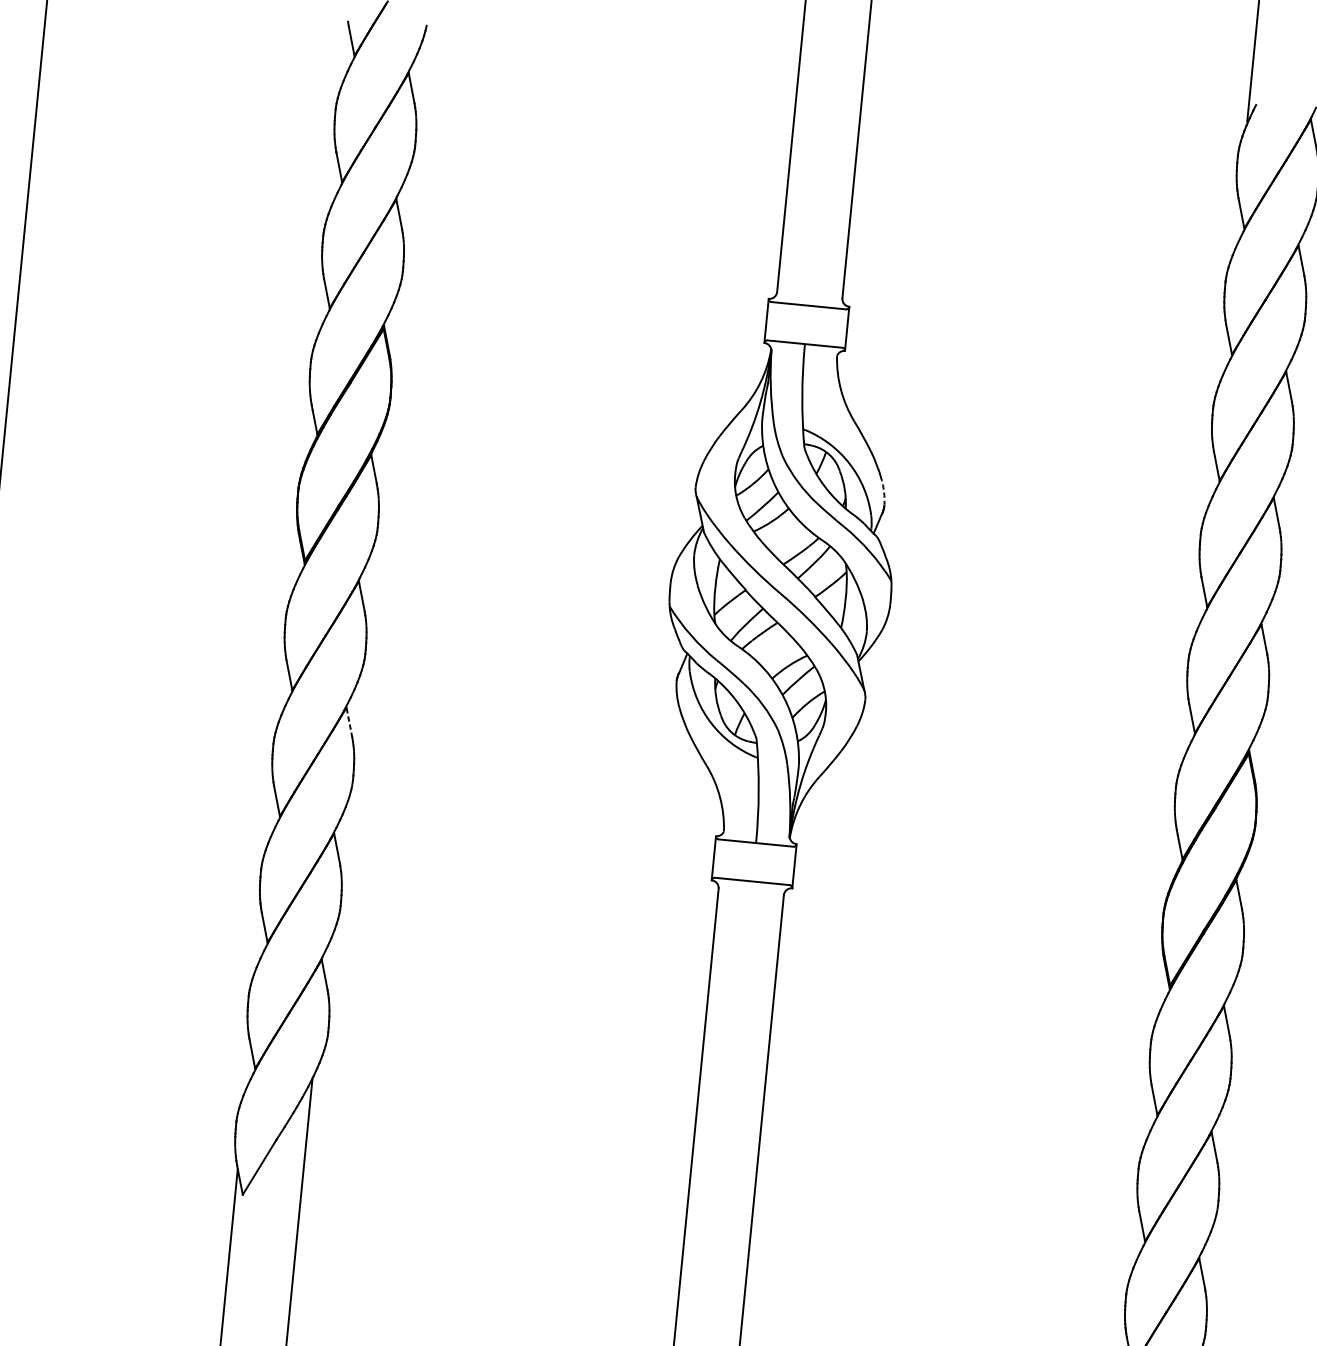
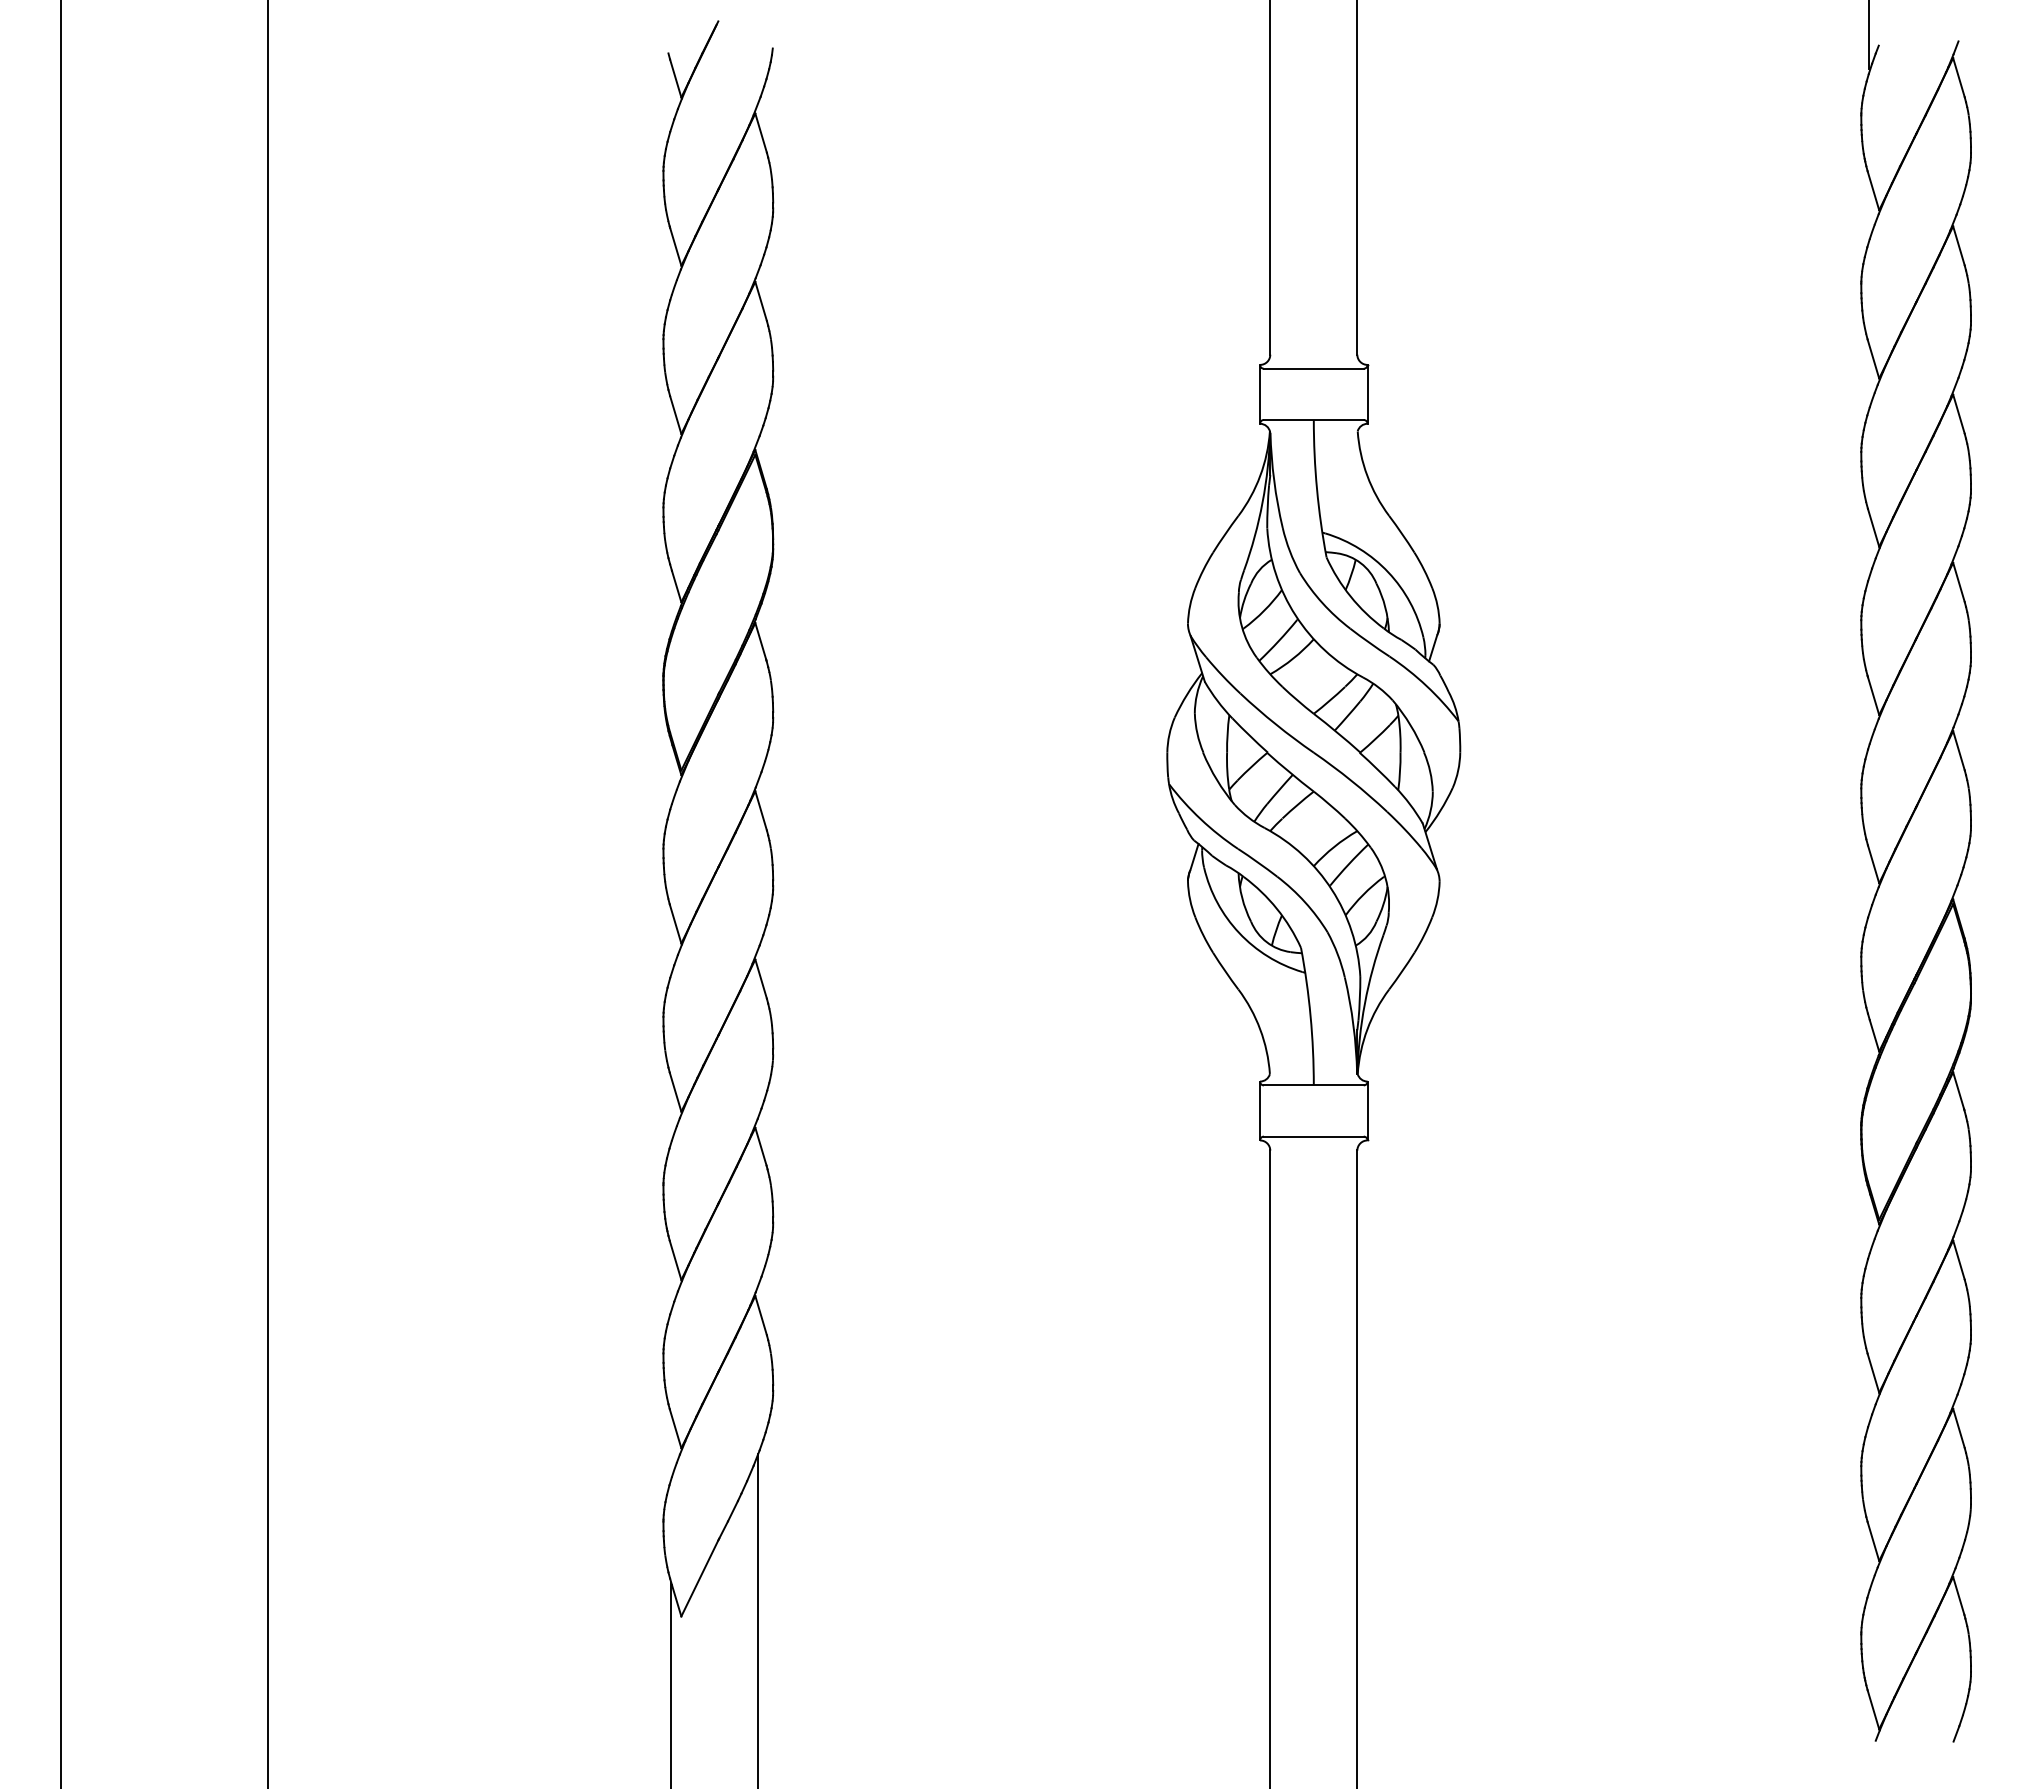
arc: (884, 492) -> (1437, 605), dashed -> solid
line: (349, 722) -> (760, 978), dashed -> solid

